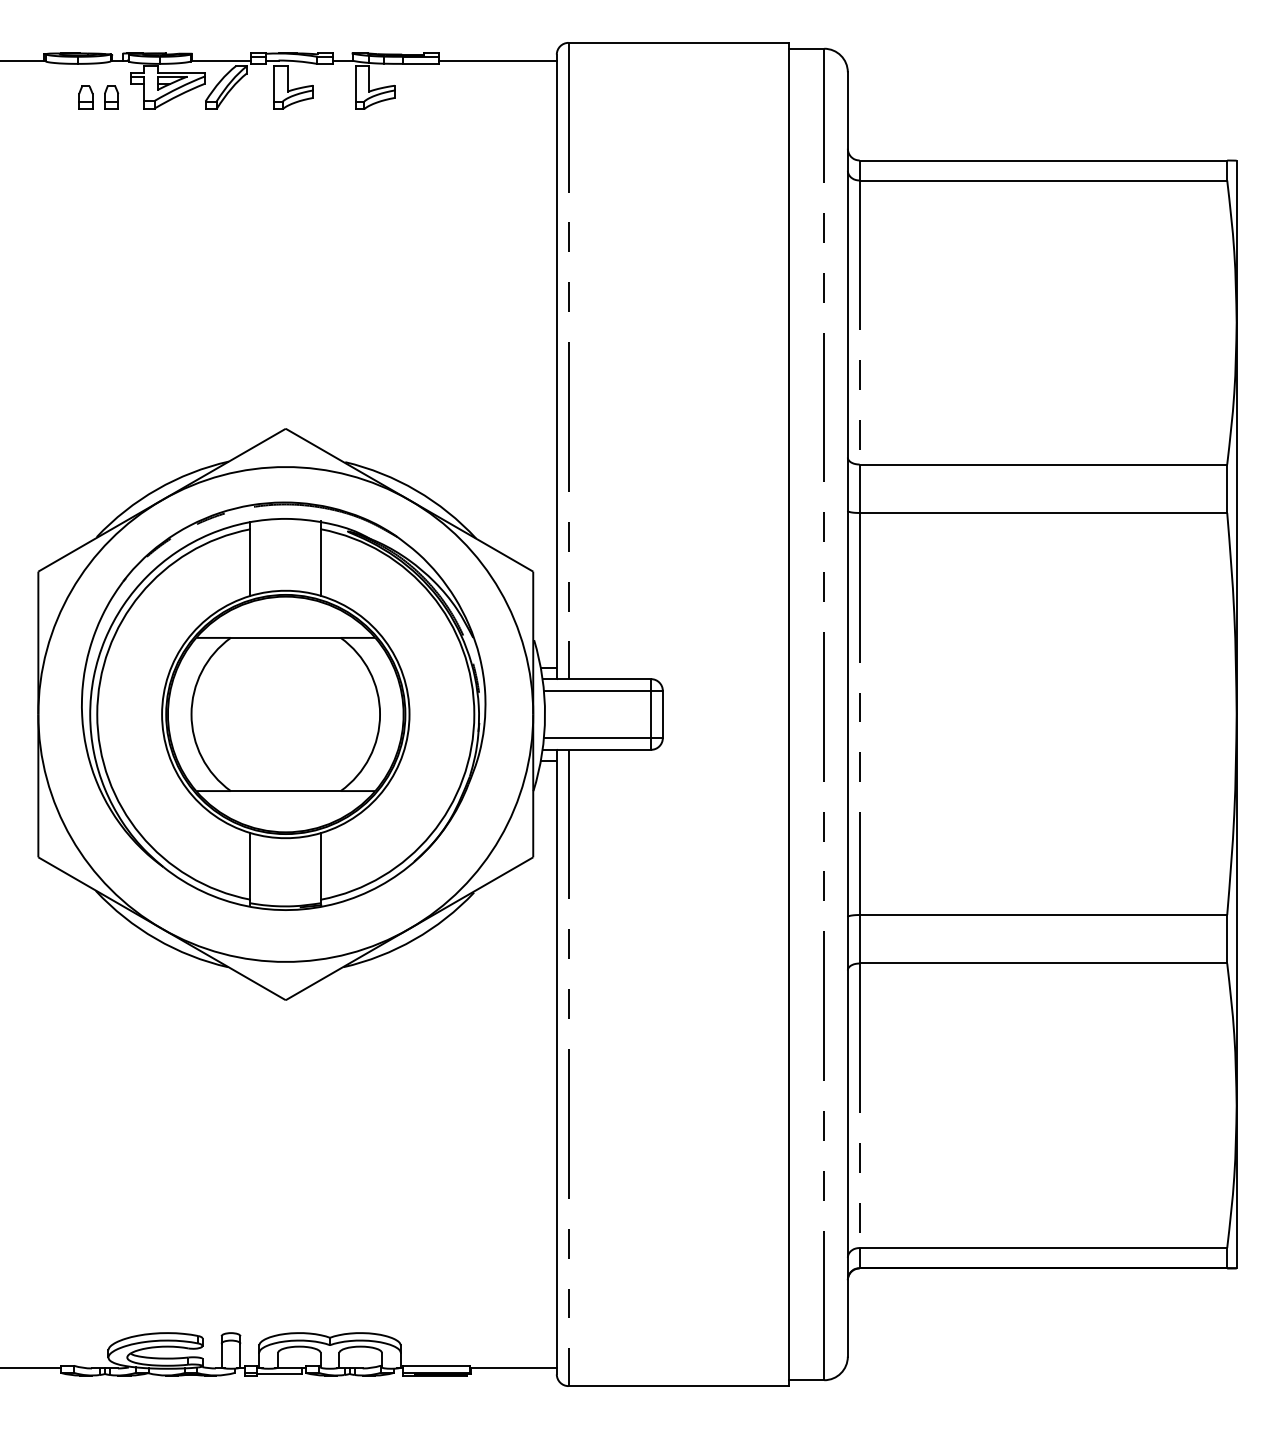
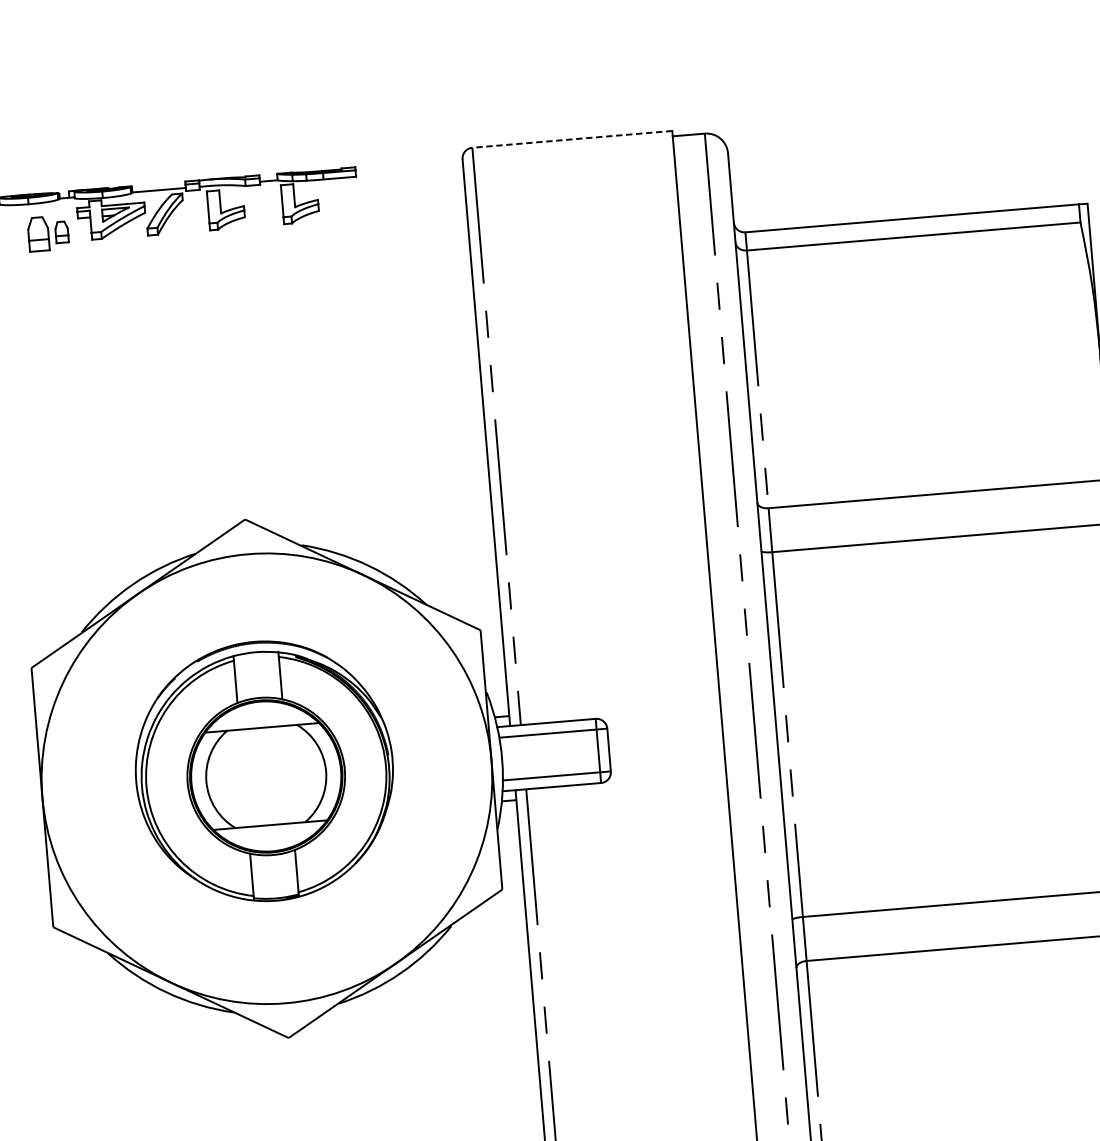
line: (678, 42) -> (572, 139), solid -> dashed
line: (497, 60) -> (409, 169), removed
part: (85, 97) -> (38, 234), size x1.6
part: (283, 705) -> (264, 770), size x0.7

